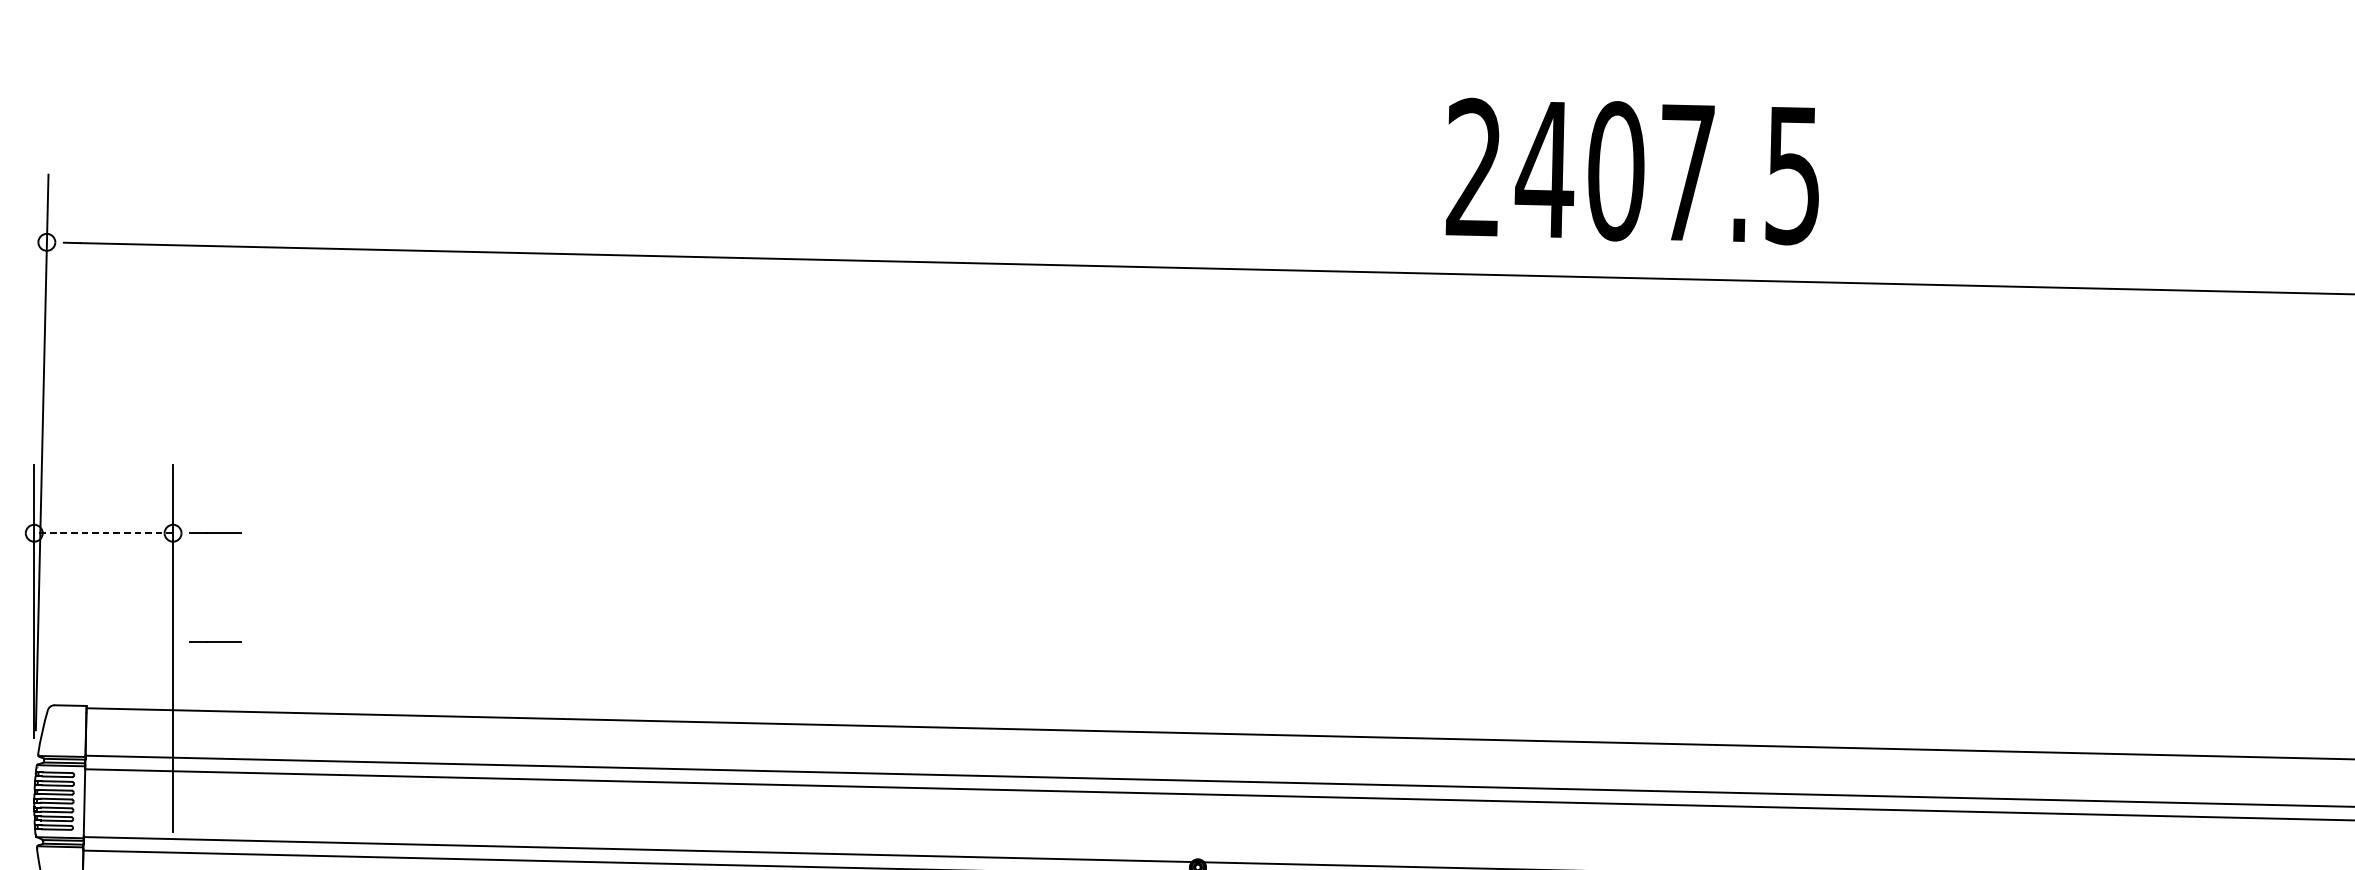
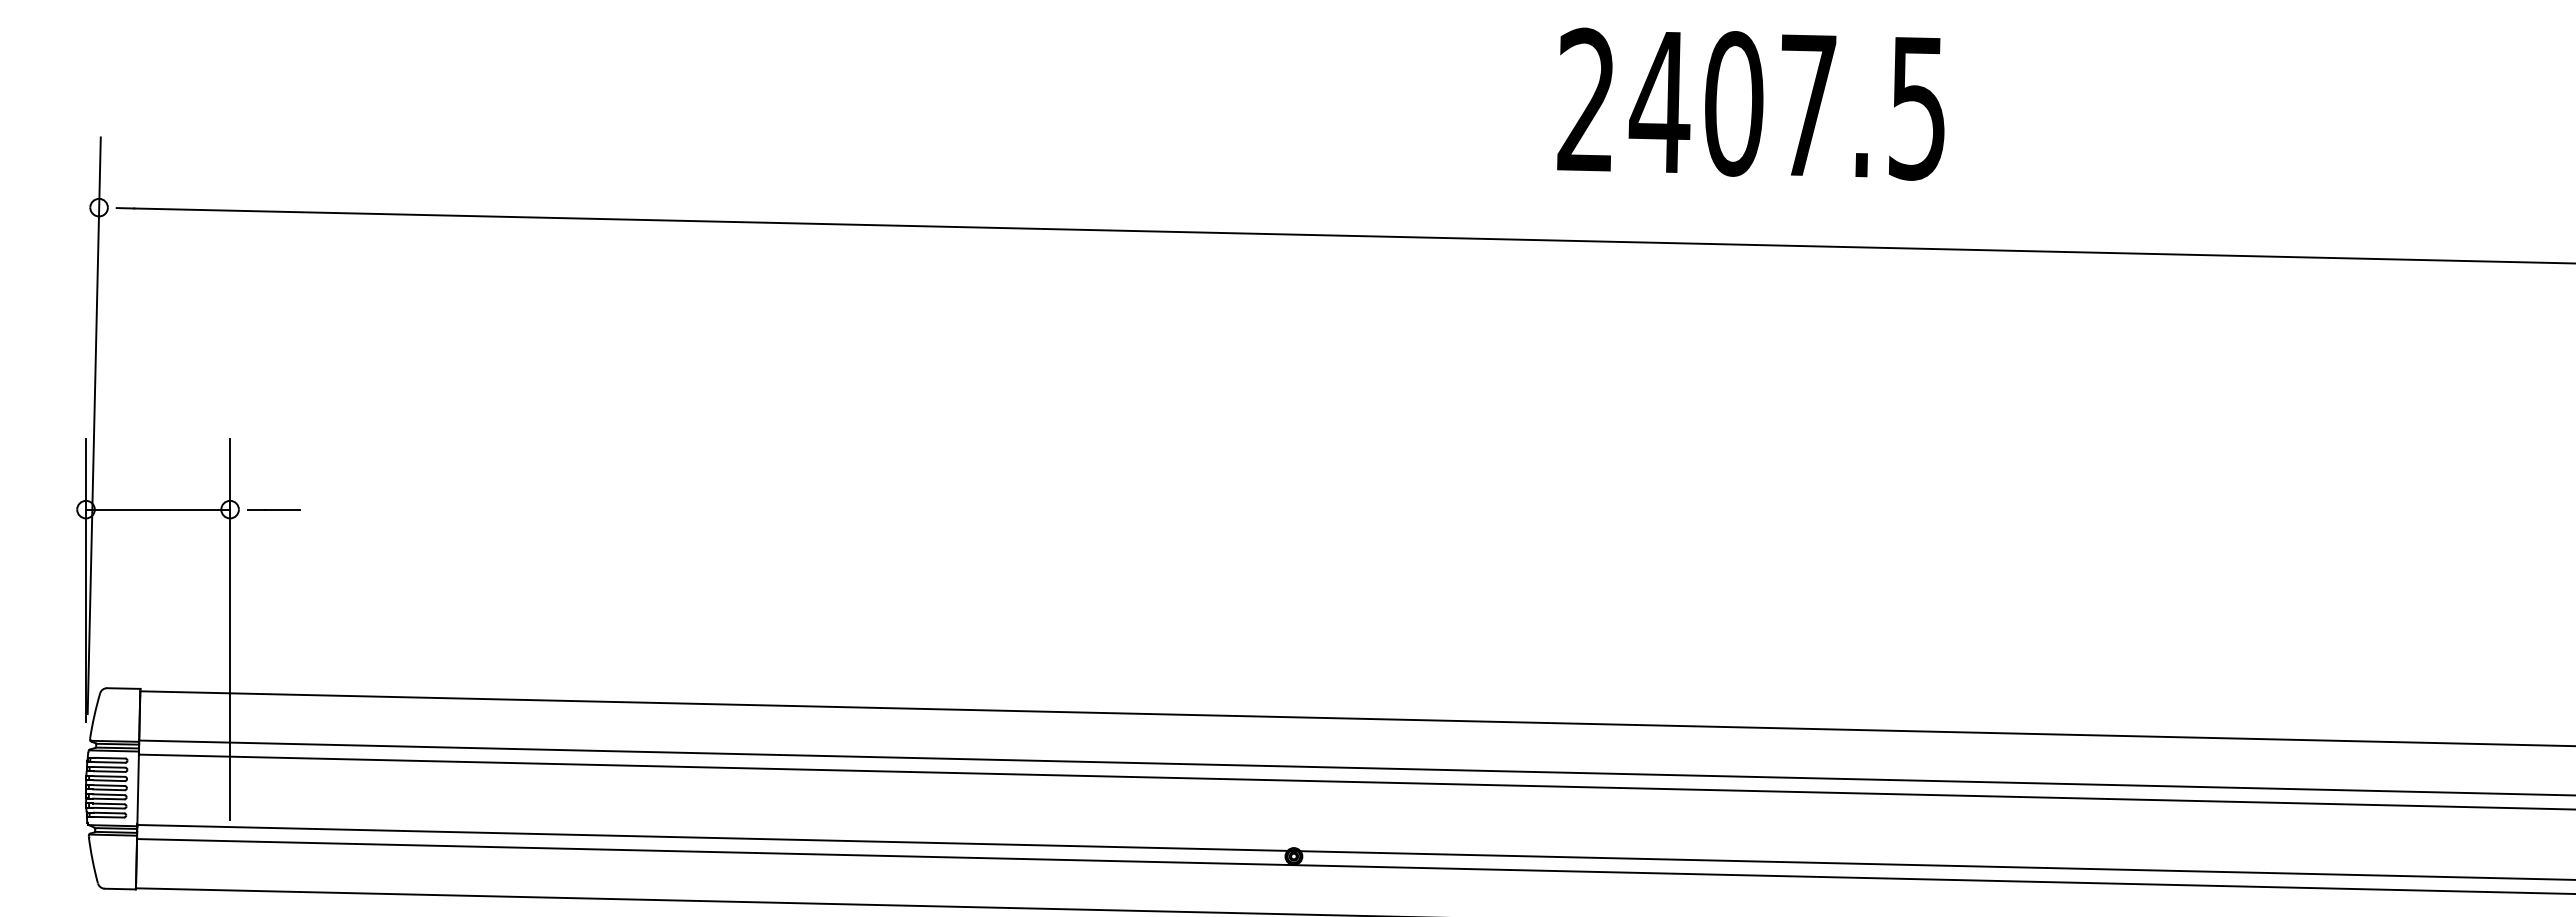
text: (1632, 170) -> (1750, 103), moved
line: (103, 533) -> (157, 509), dashed -> solid
line: (214, 641) -> (273, 622), removed

